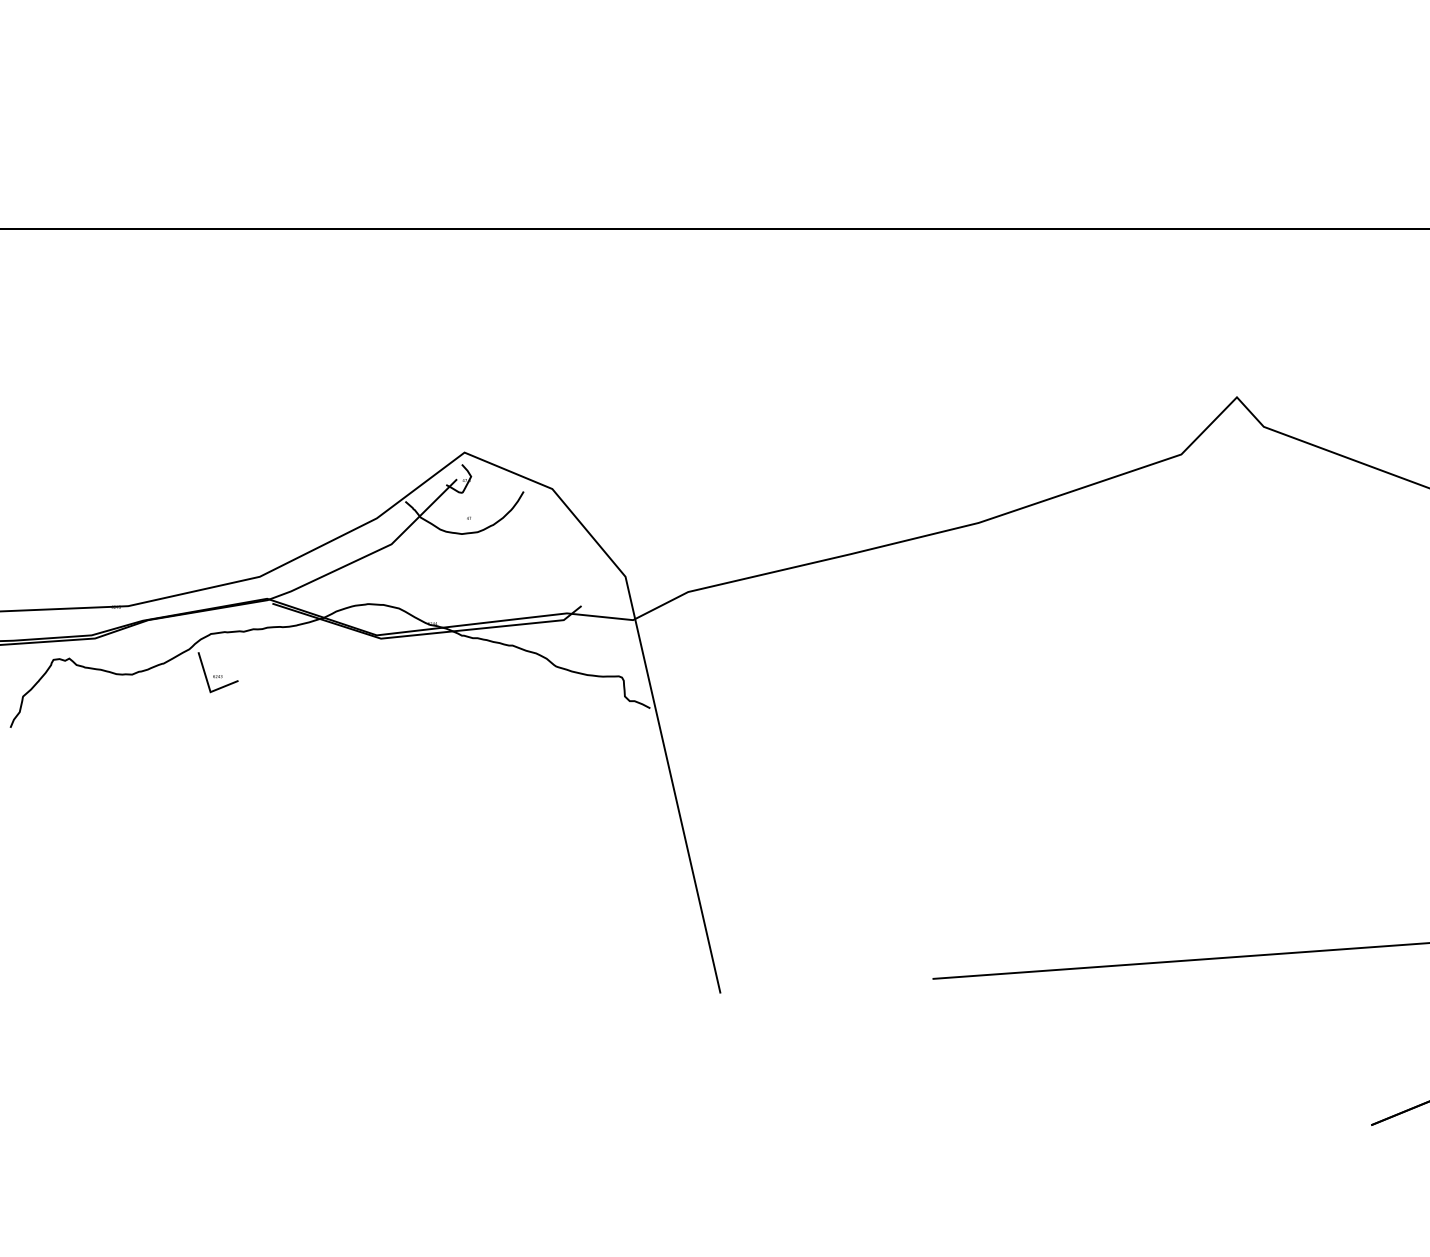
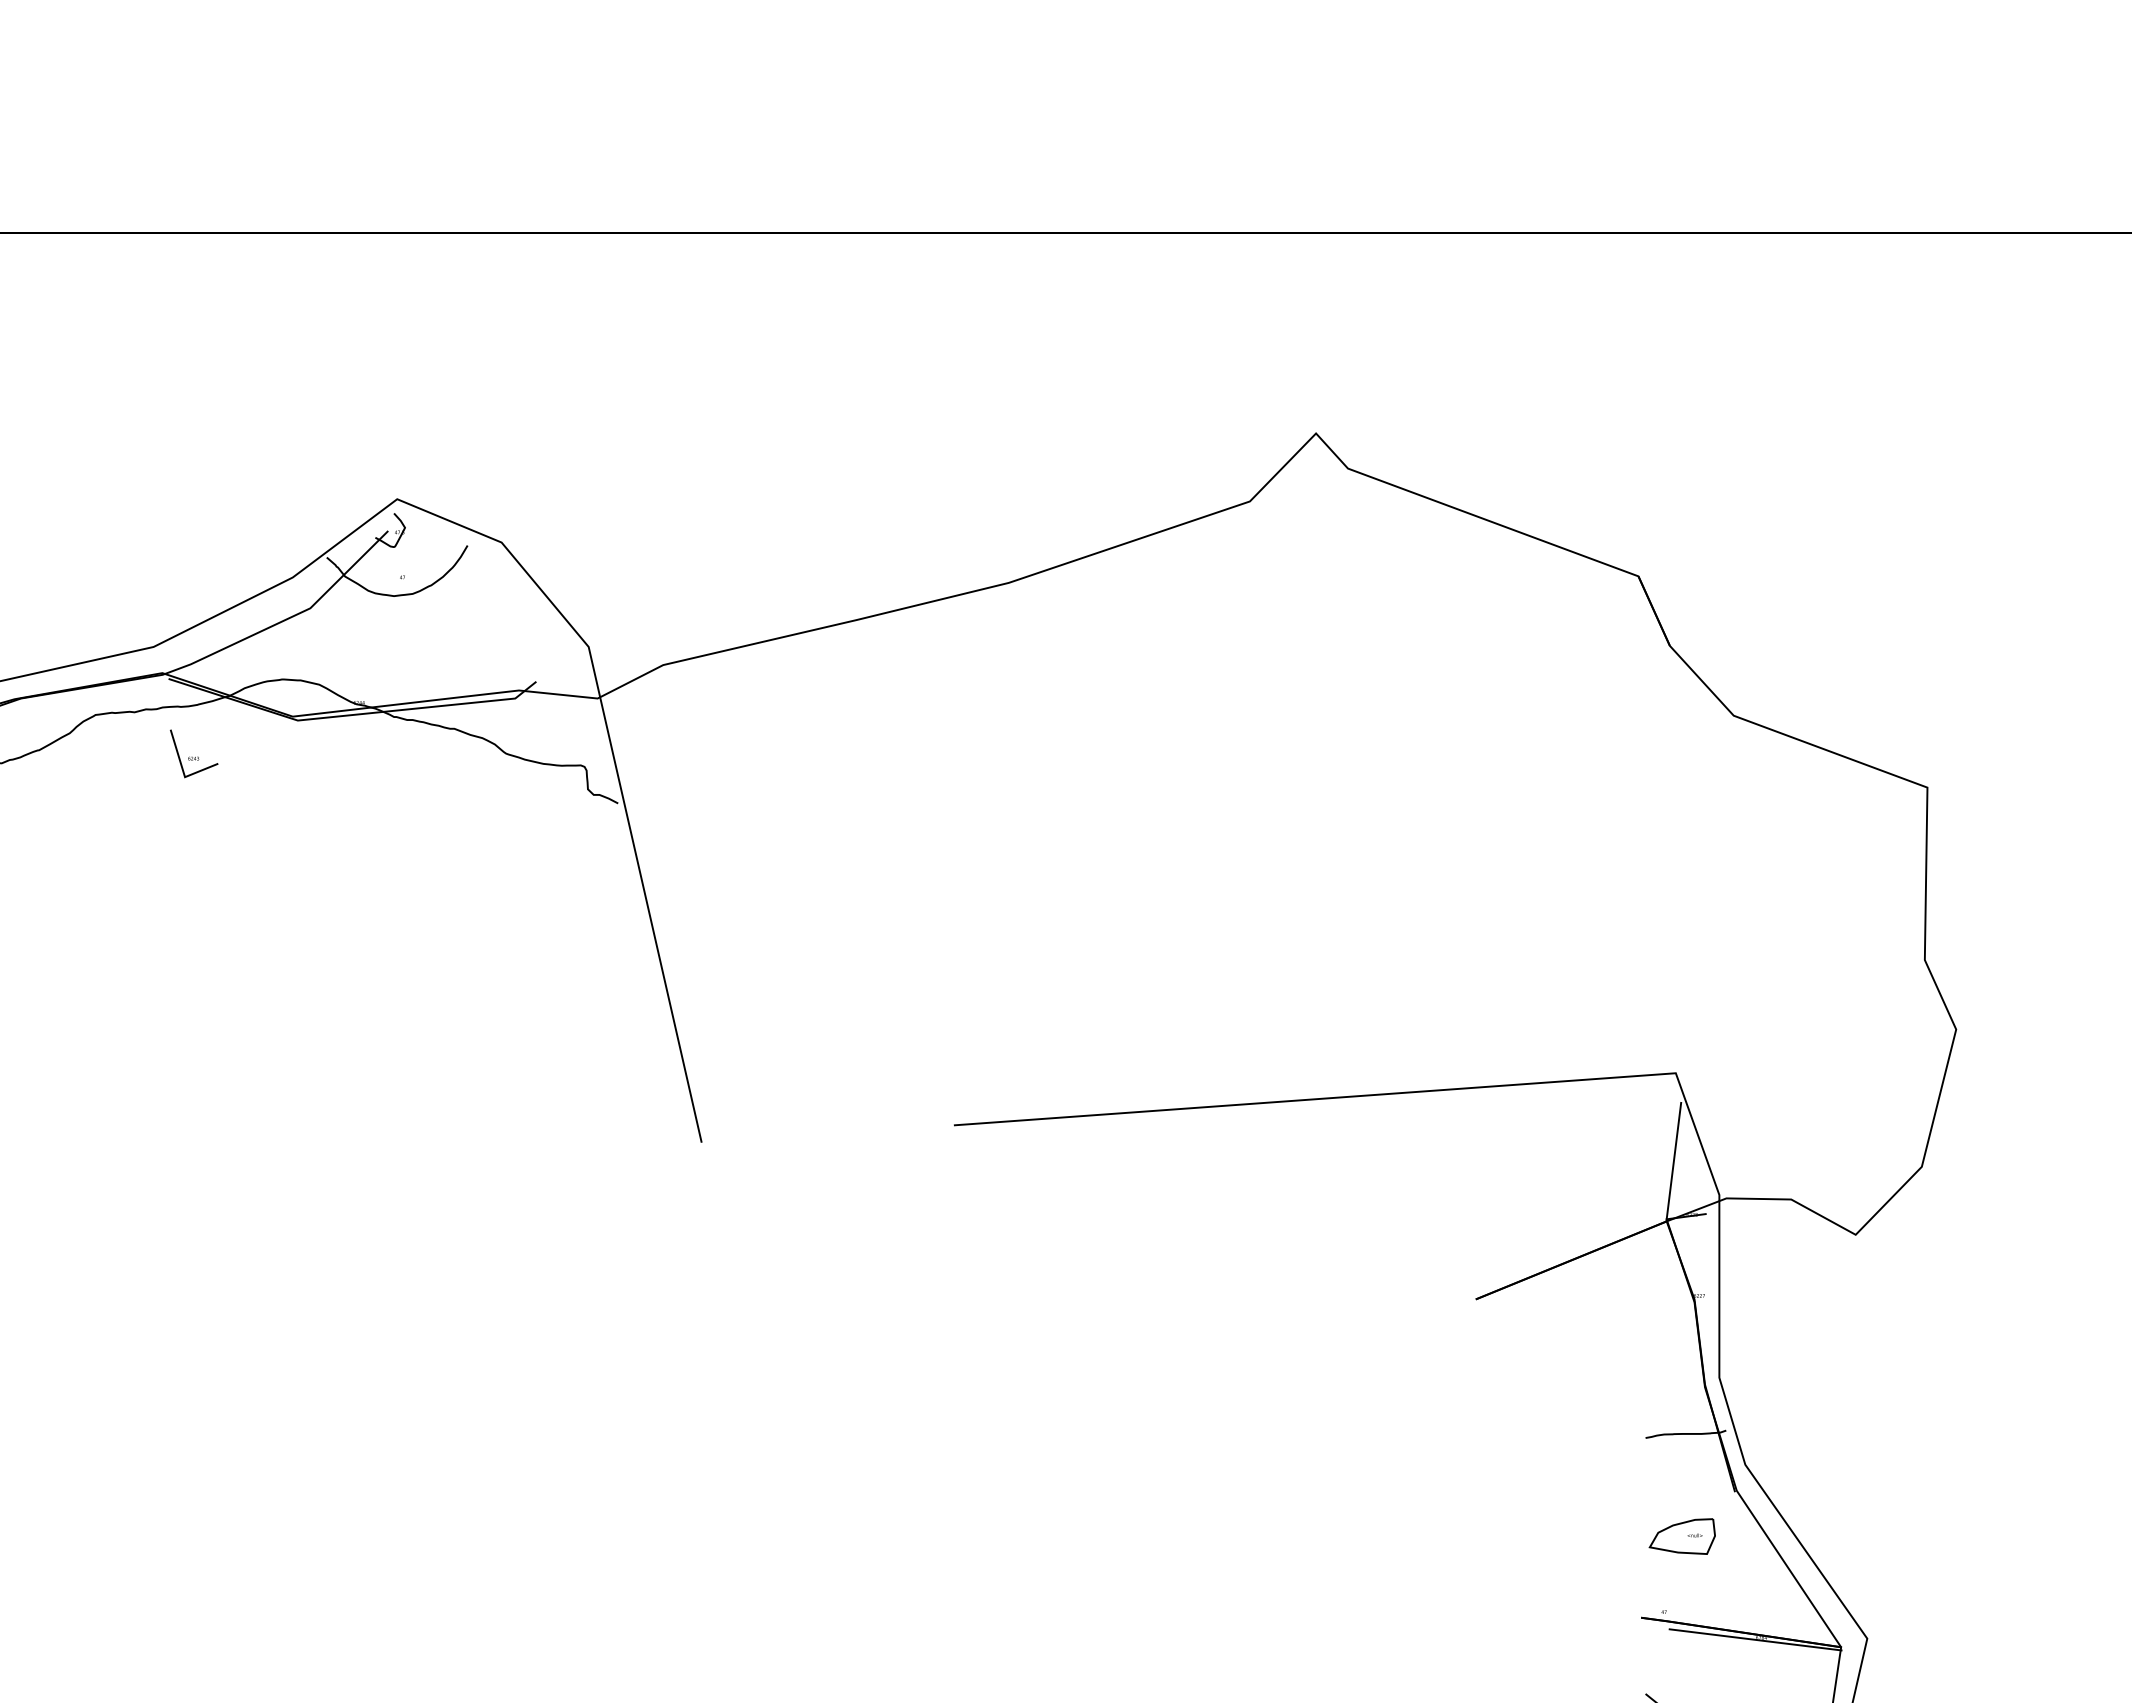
part: (218, 672) -> (194, 753), moved

